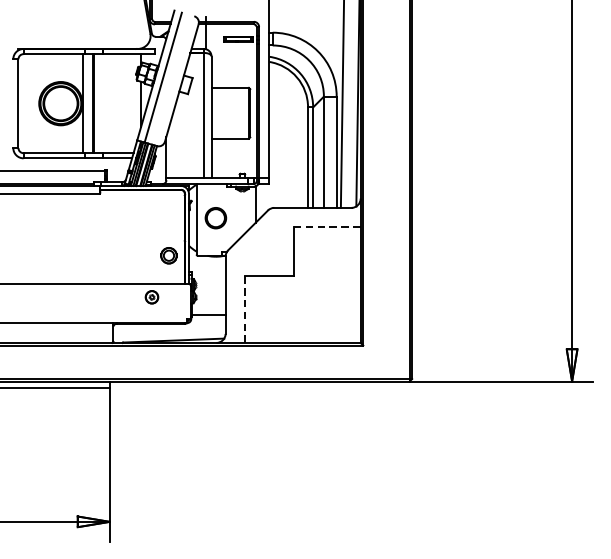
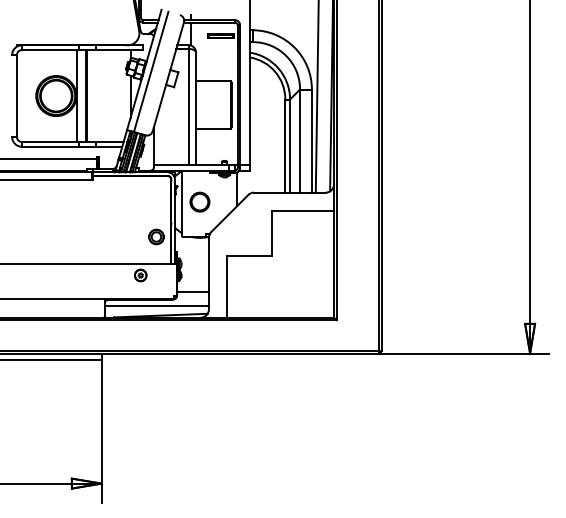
line: (326, 227) -> (302, 210), dashed -> solid
line: (244, 310) -> (226, 287), dashed -> solid
line: (169, 329) -> (156, 305), added

